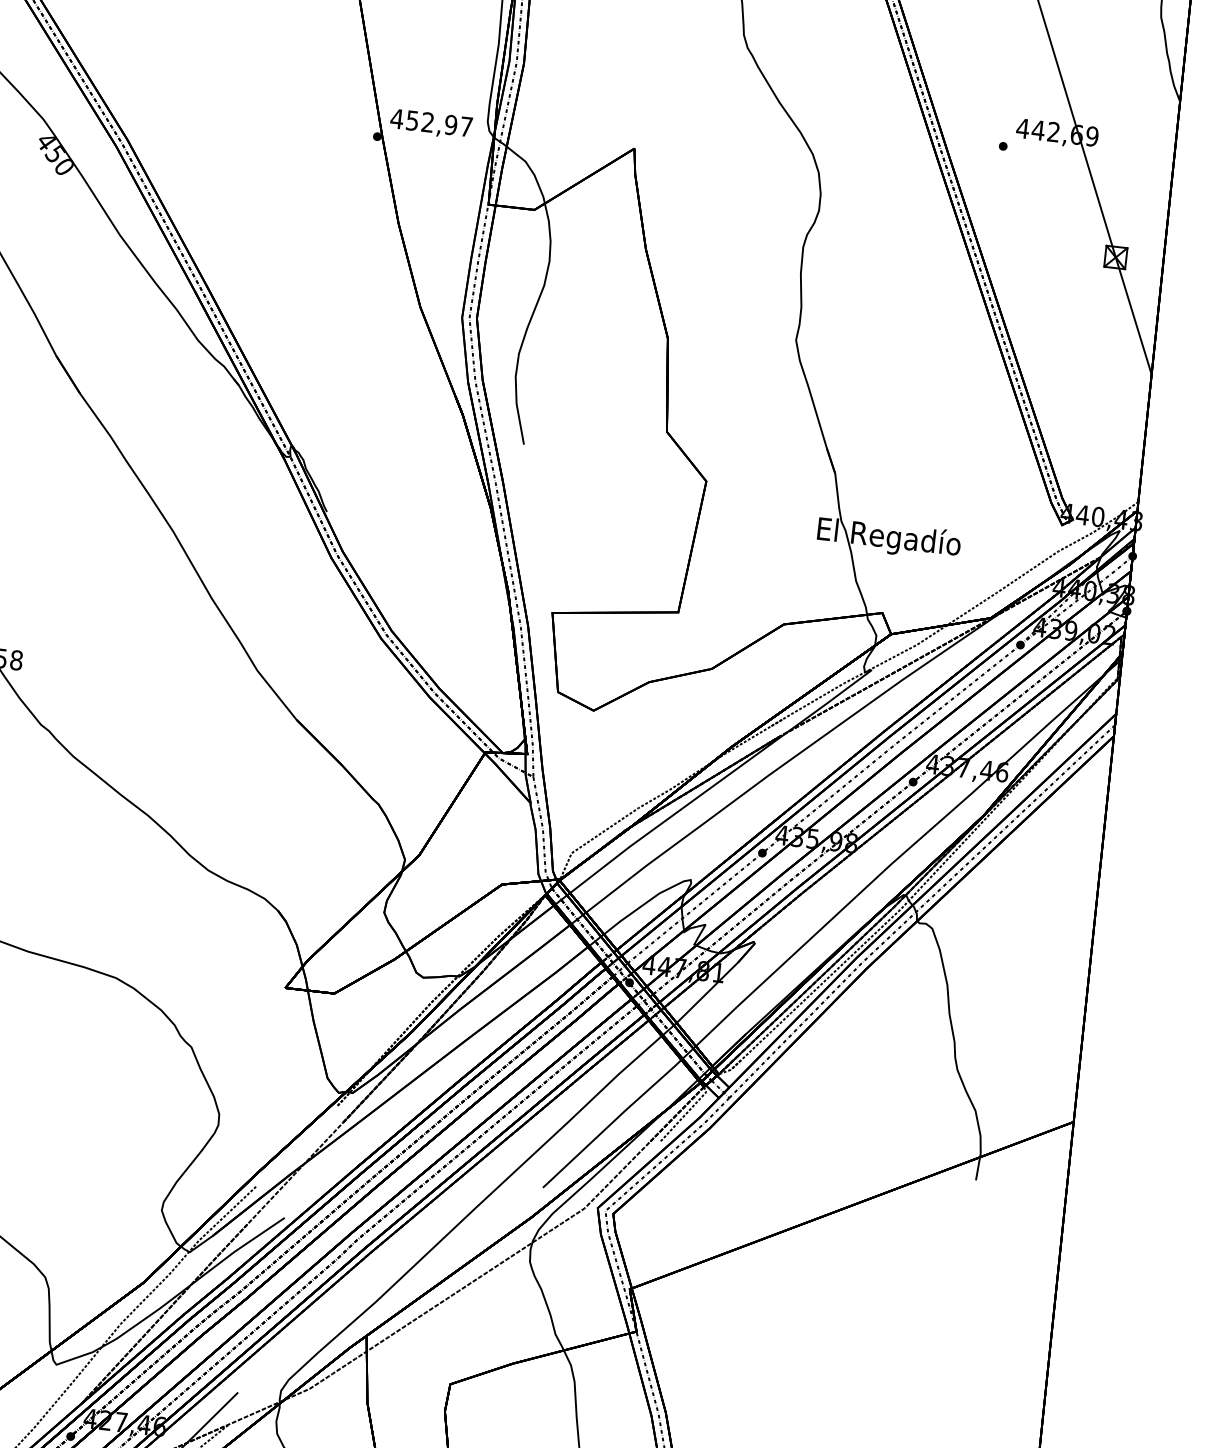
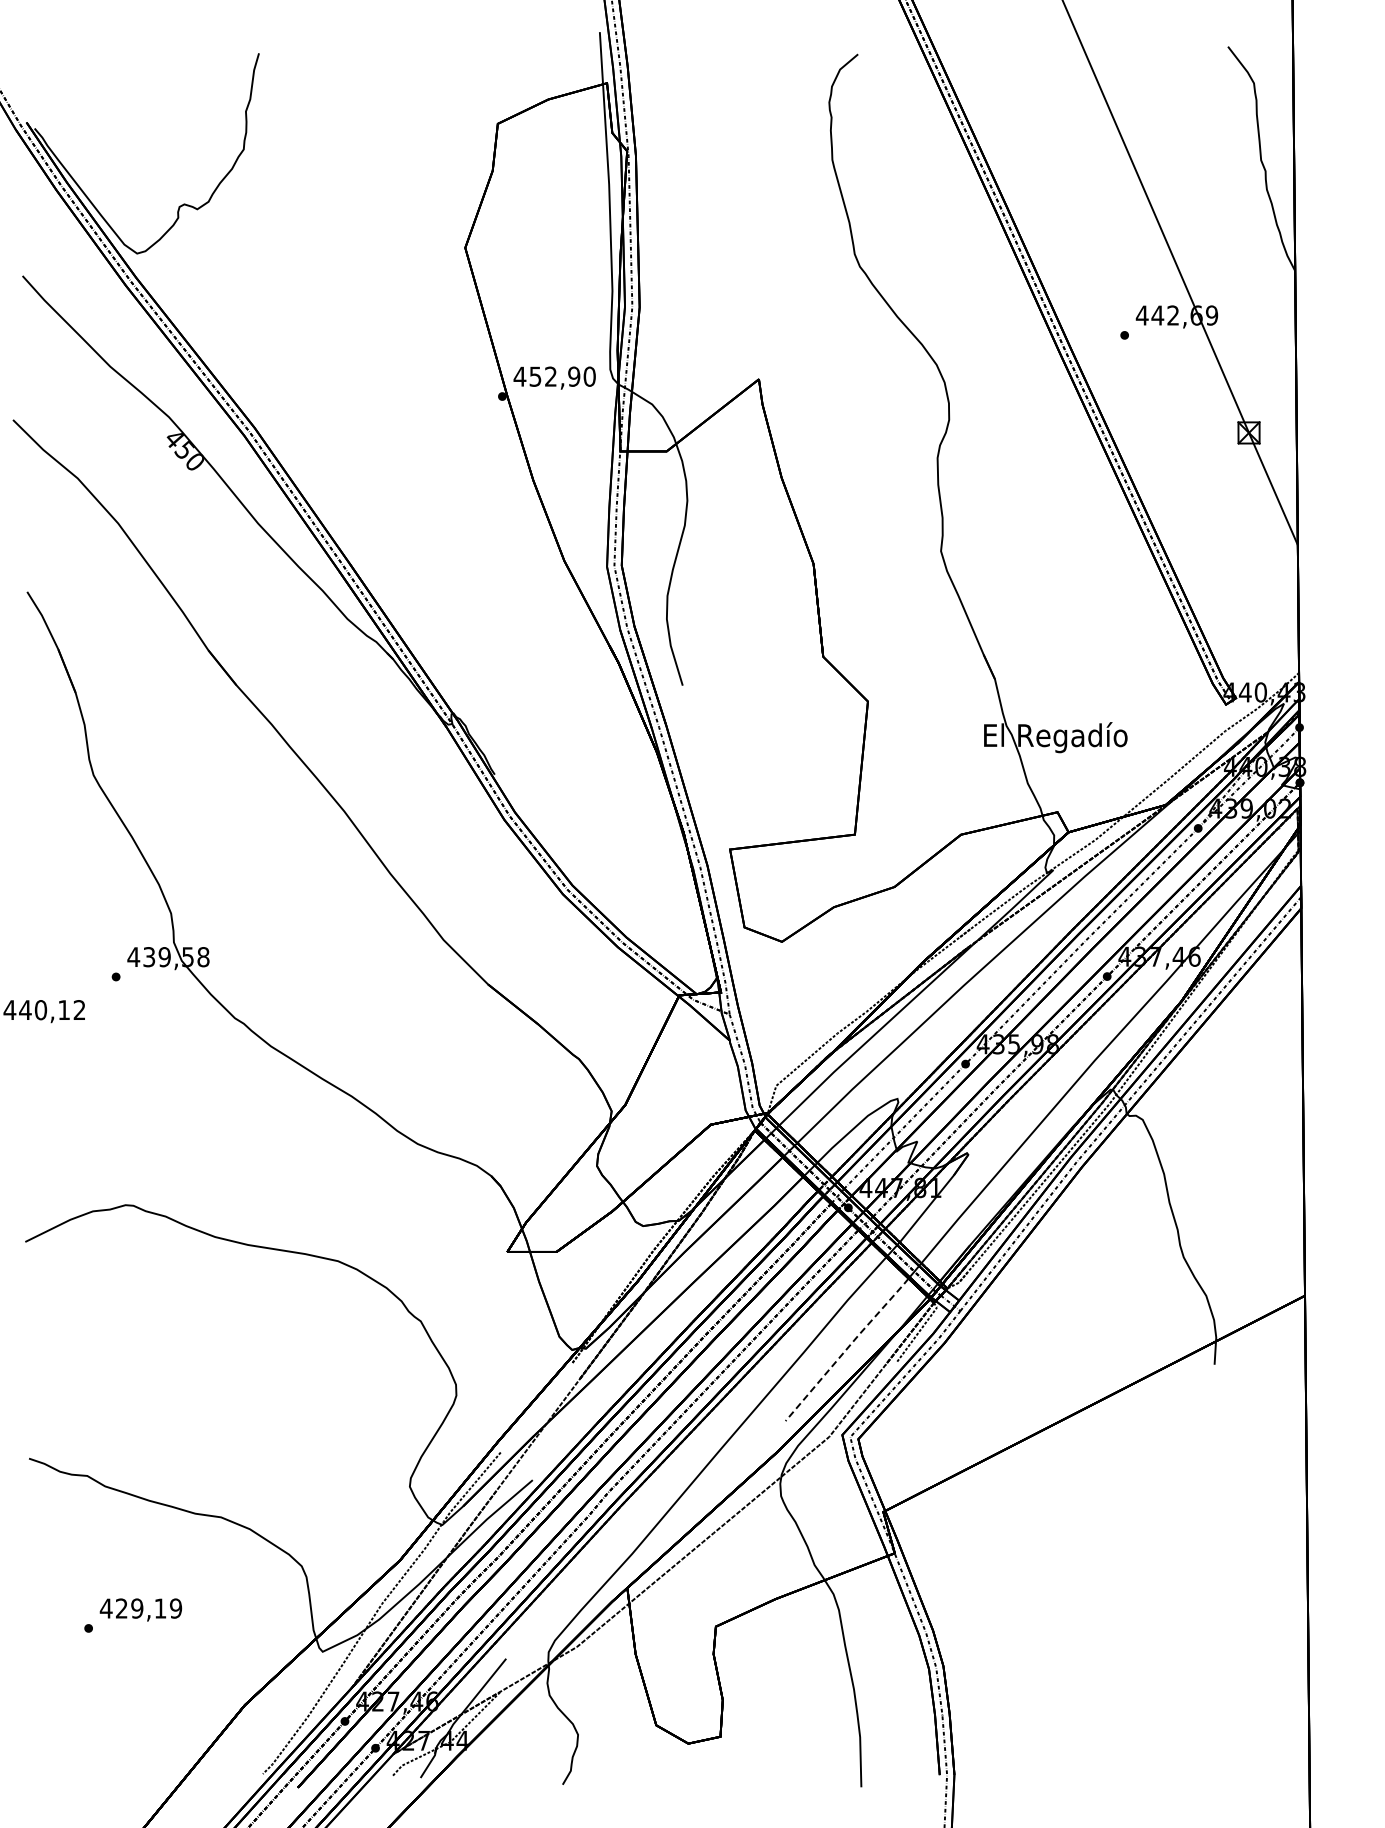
text: (466, 126) -> (589, 376), 452,97 -> 452,90
line: (612, 1122) -> (847, 1348), solid -> dashed

